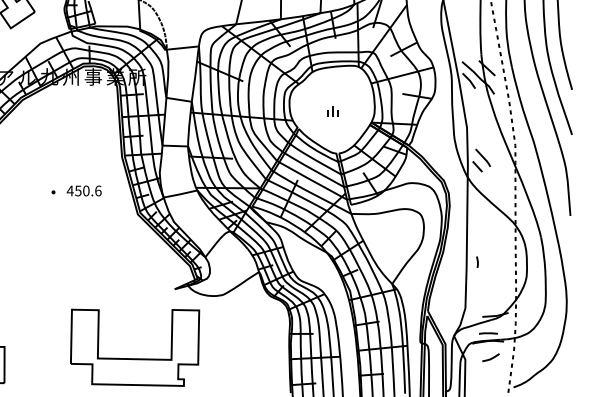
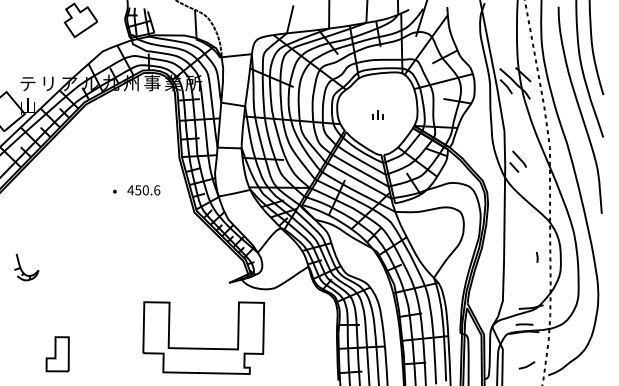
line: (477, 262) -> (537, 257), moved
part: (134, 357) -> (203, 347), moved
line: (490, 357) -> (526, 365), moved

